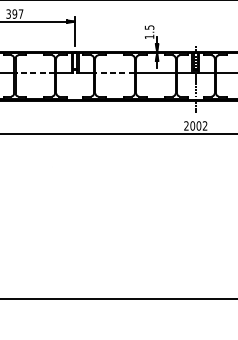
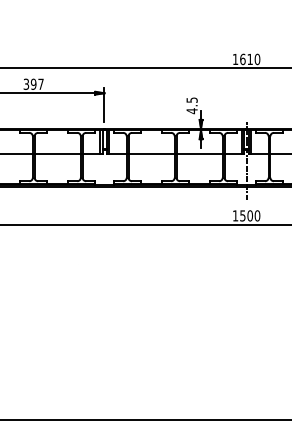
text: (149, 37) -> (191, 111), 1.5 -> 4.5
line: (35, 72) -> (57, 153), dashed -> solid
line: (115, 72) -> (151, 153), dashed -> solid
text: (195, 125) -> (246, 215), 2002 -> 1500

